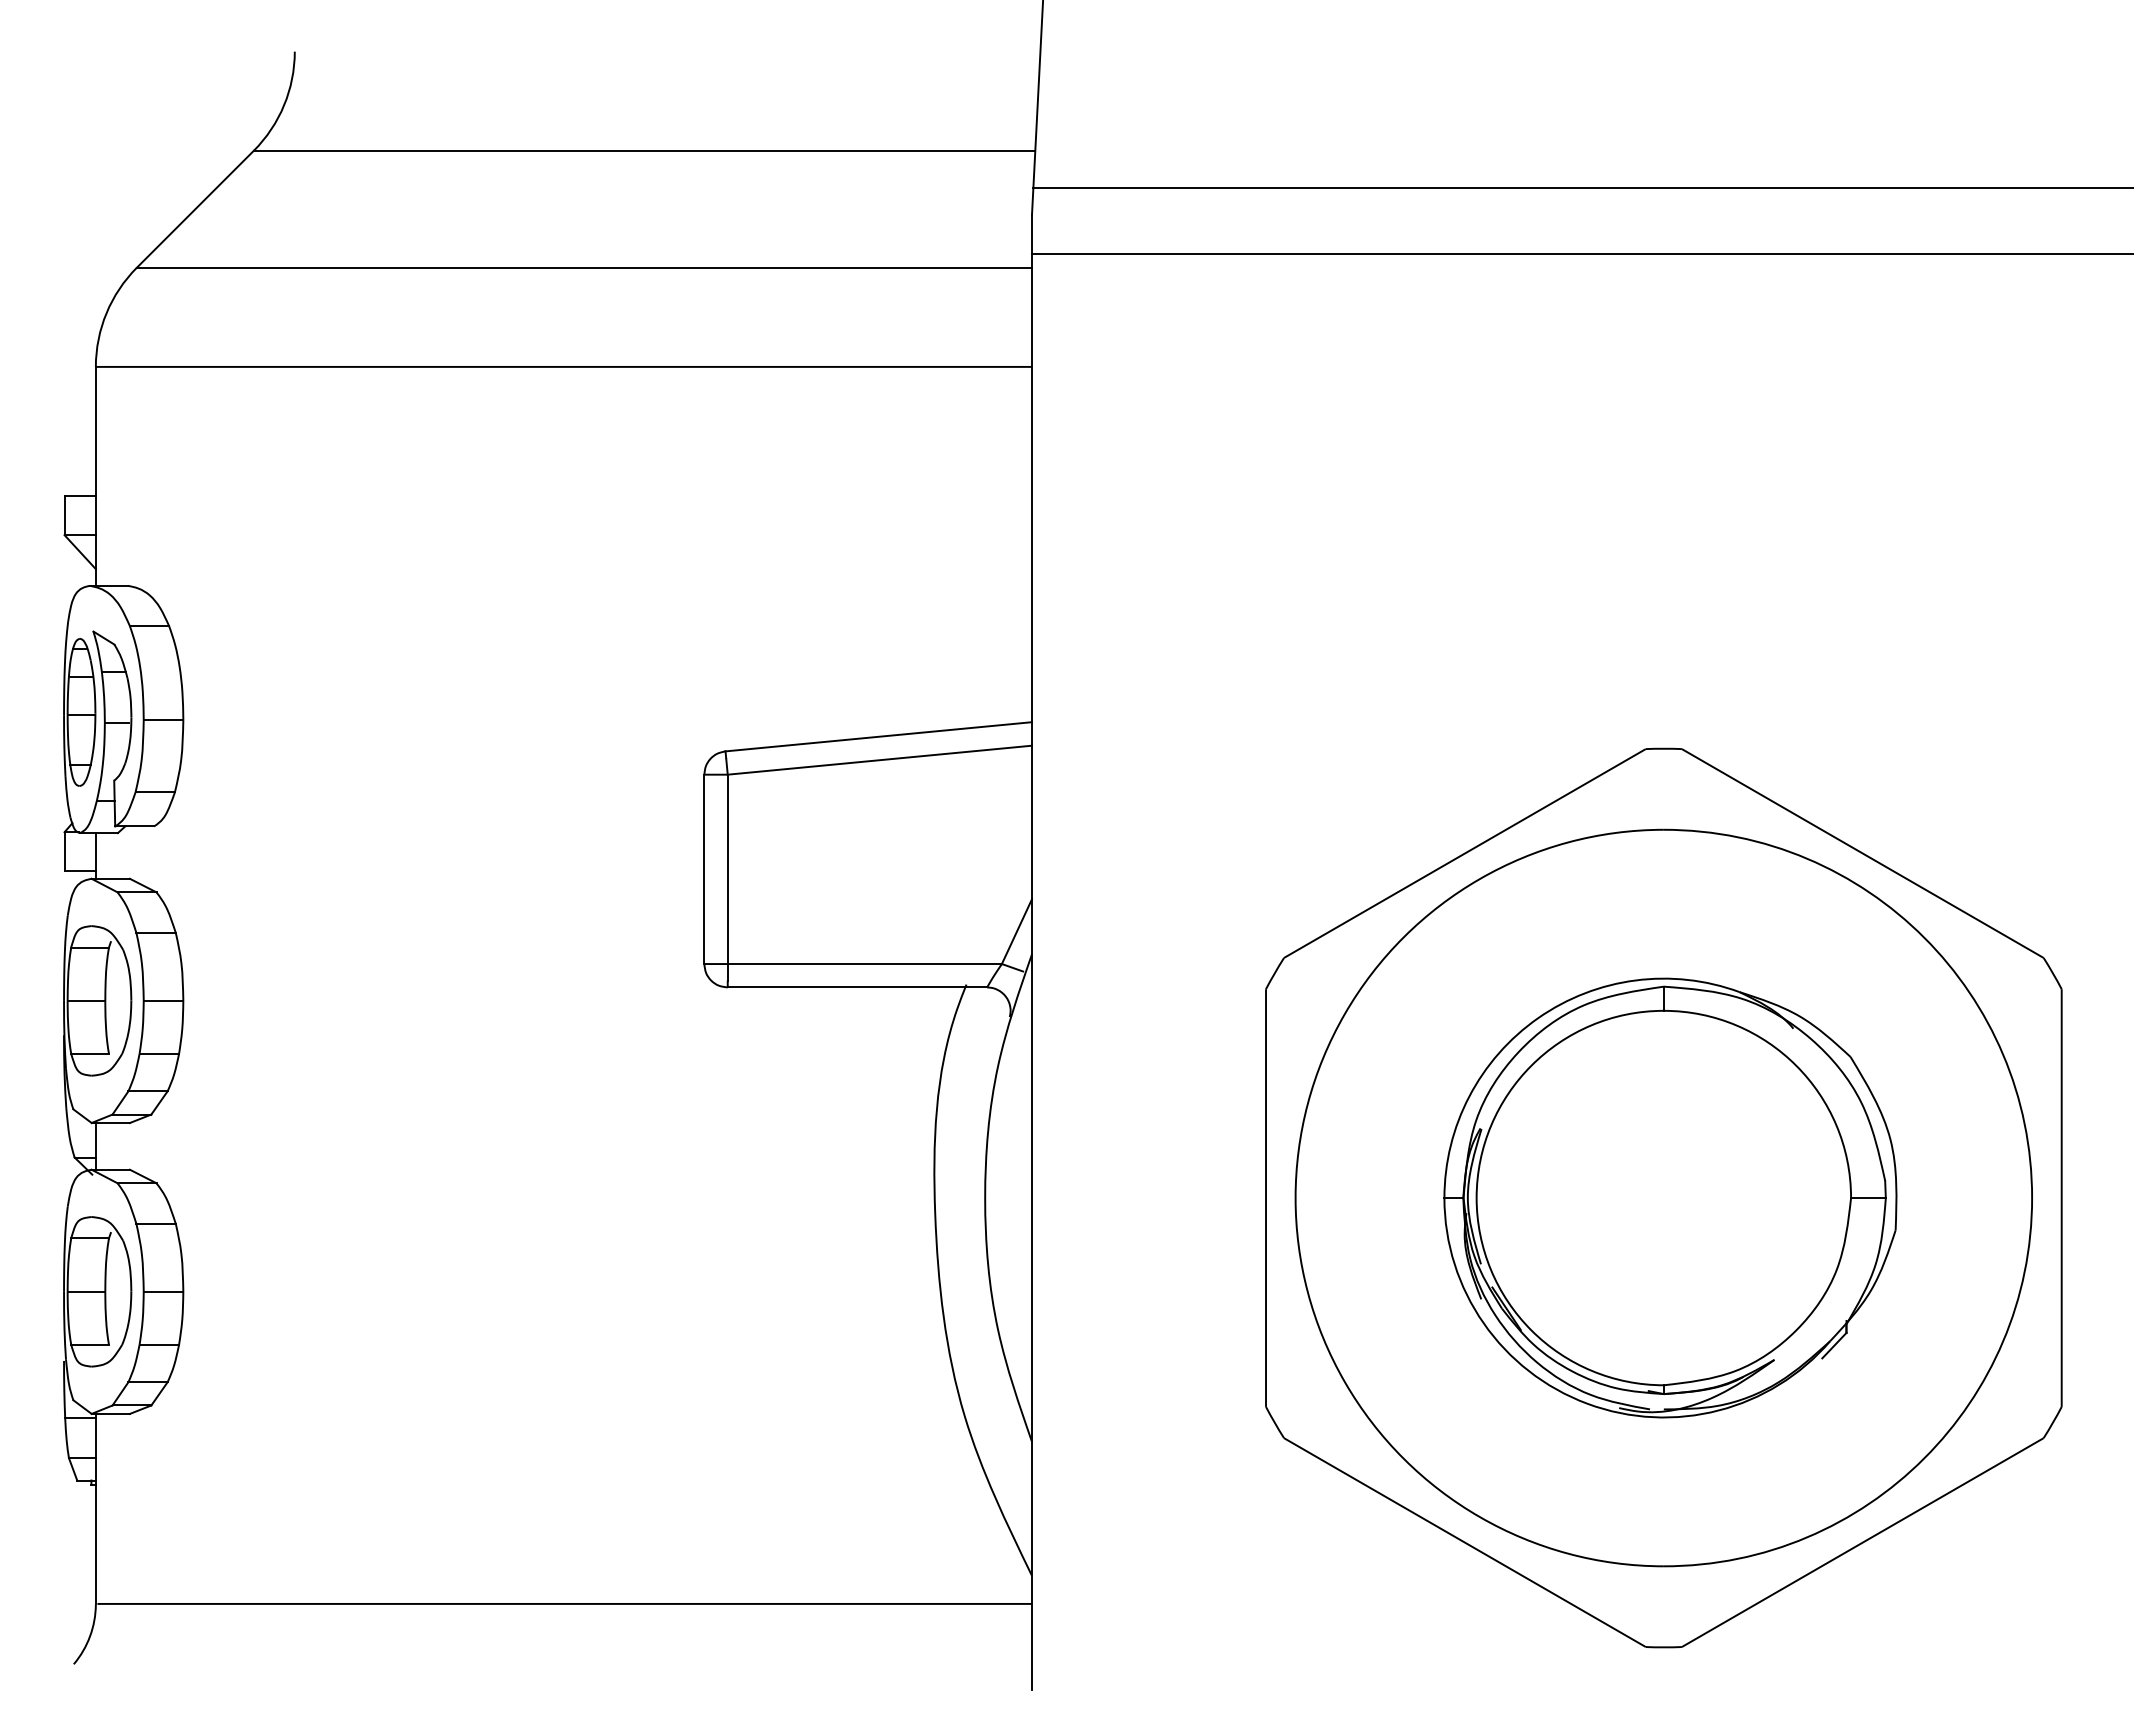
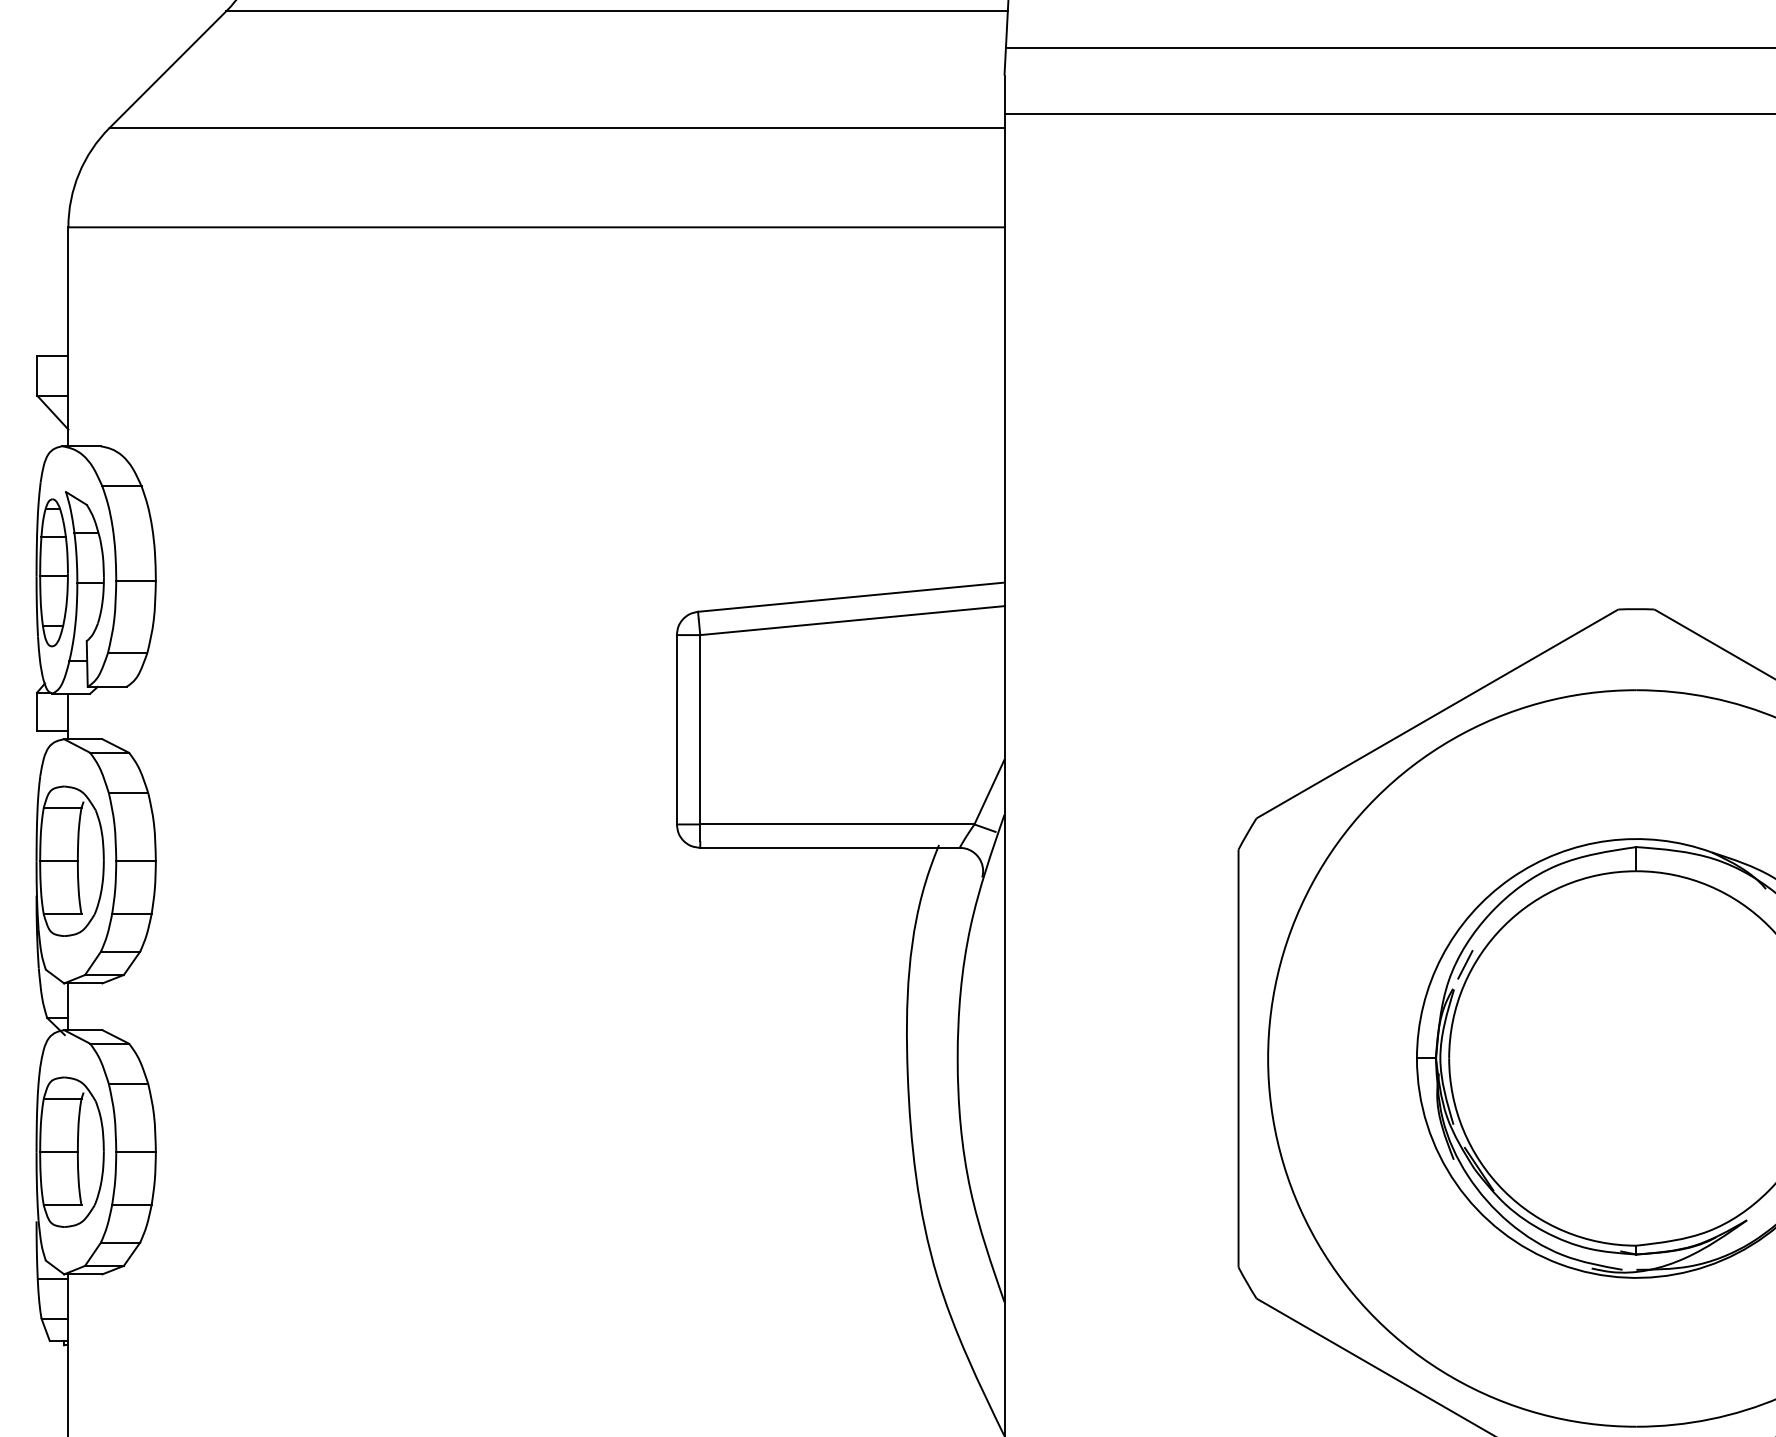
line: (1492, 1104) -> (1465, 964), added

